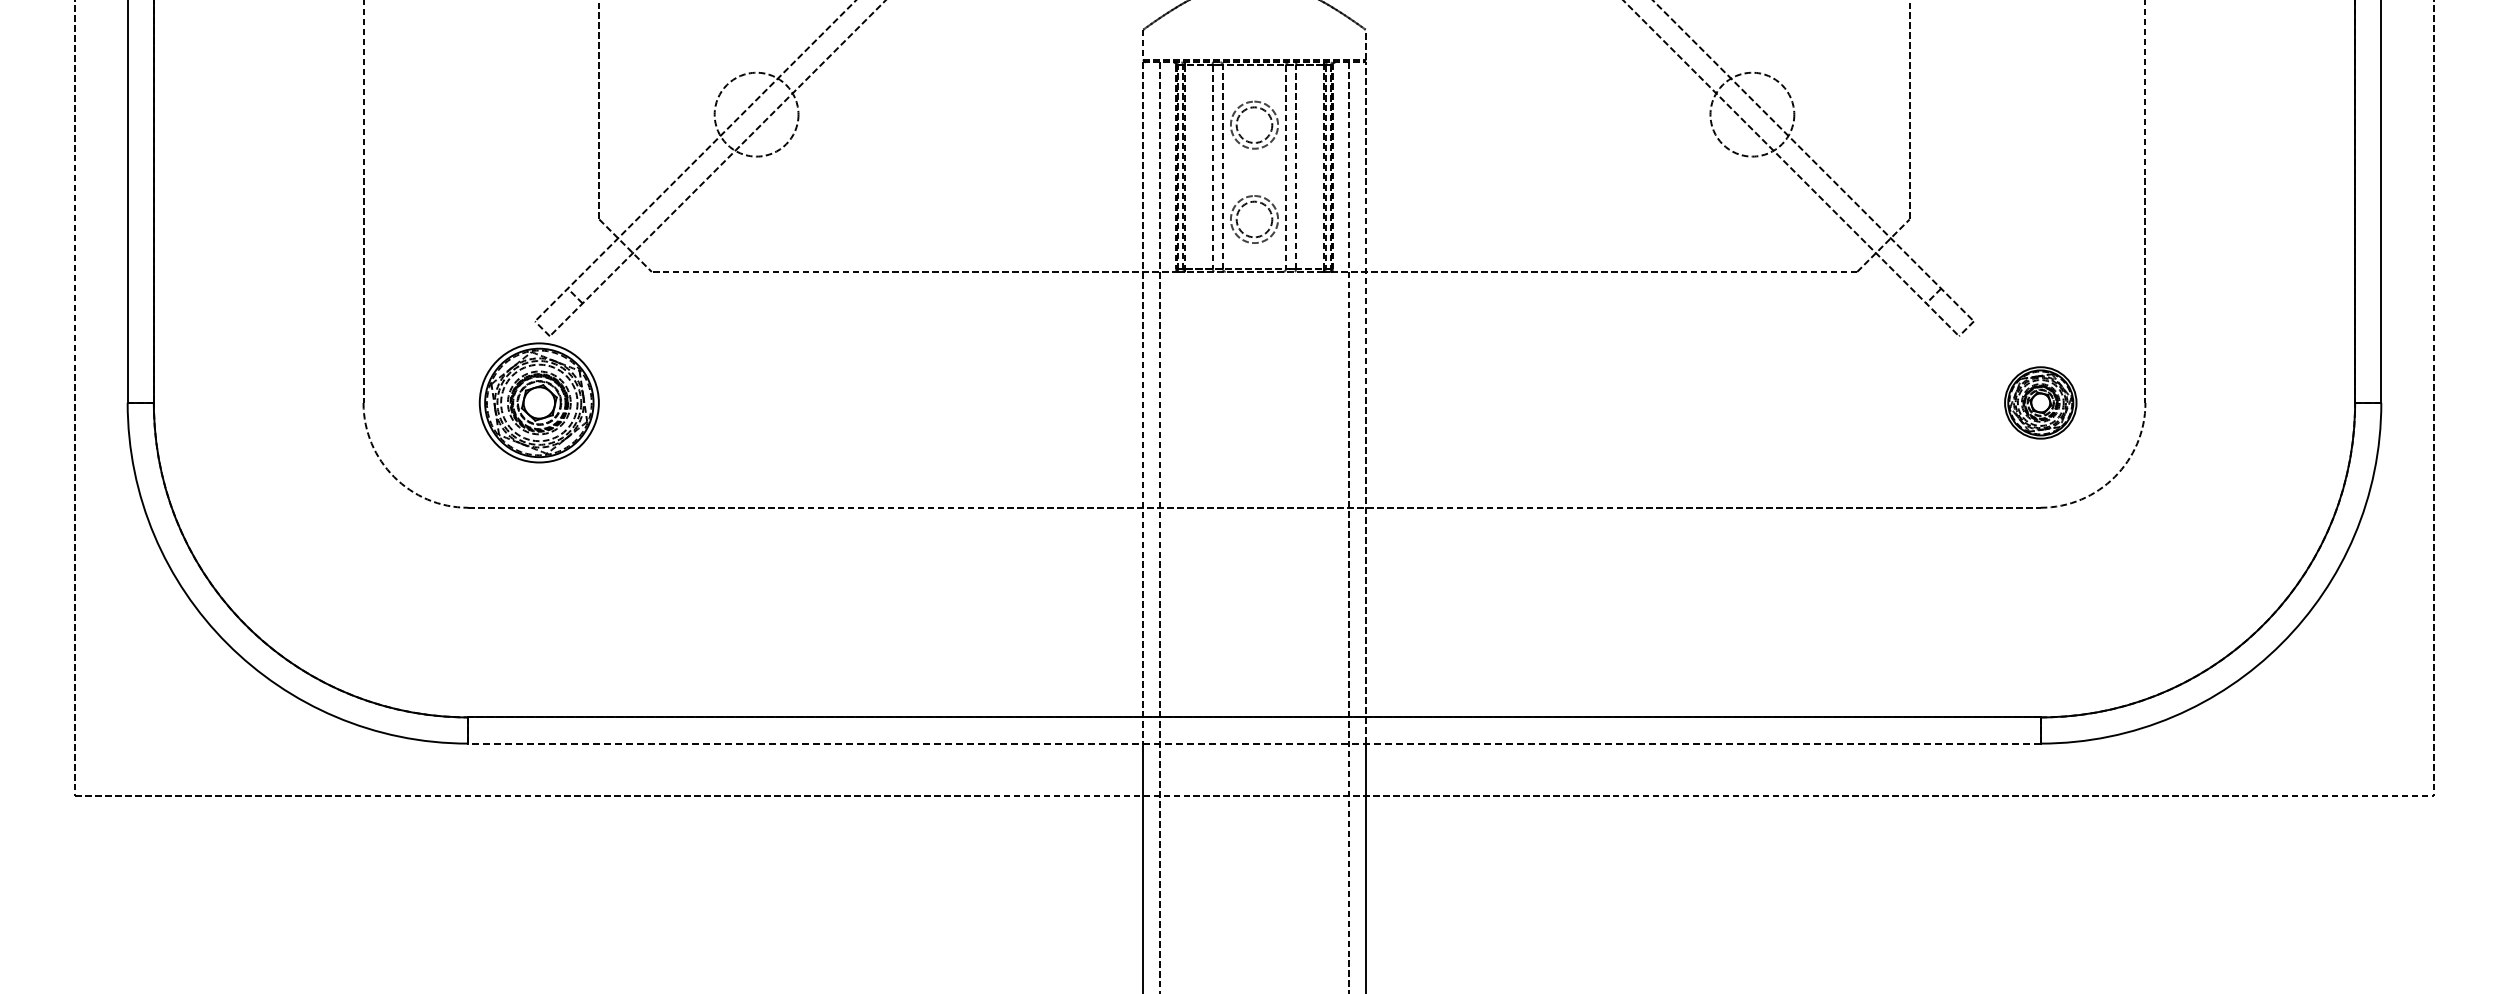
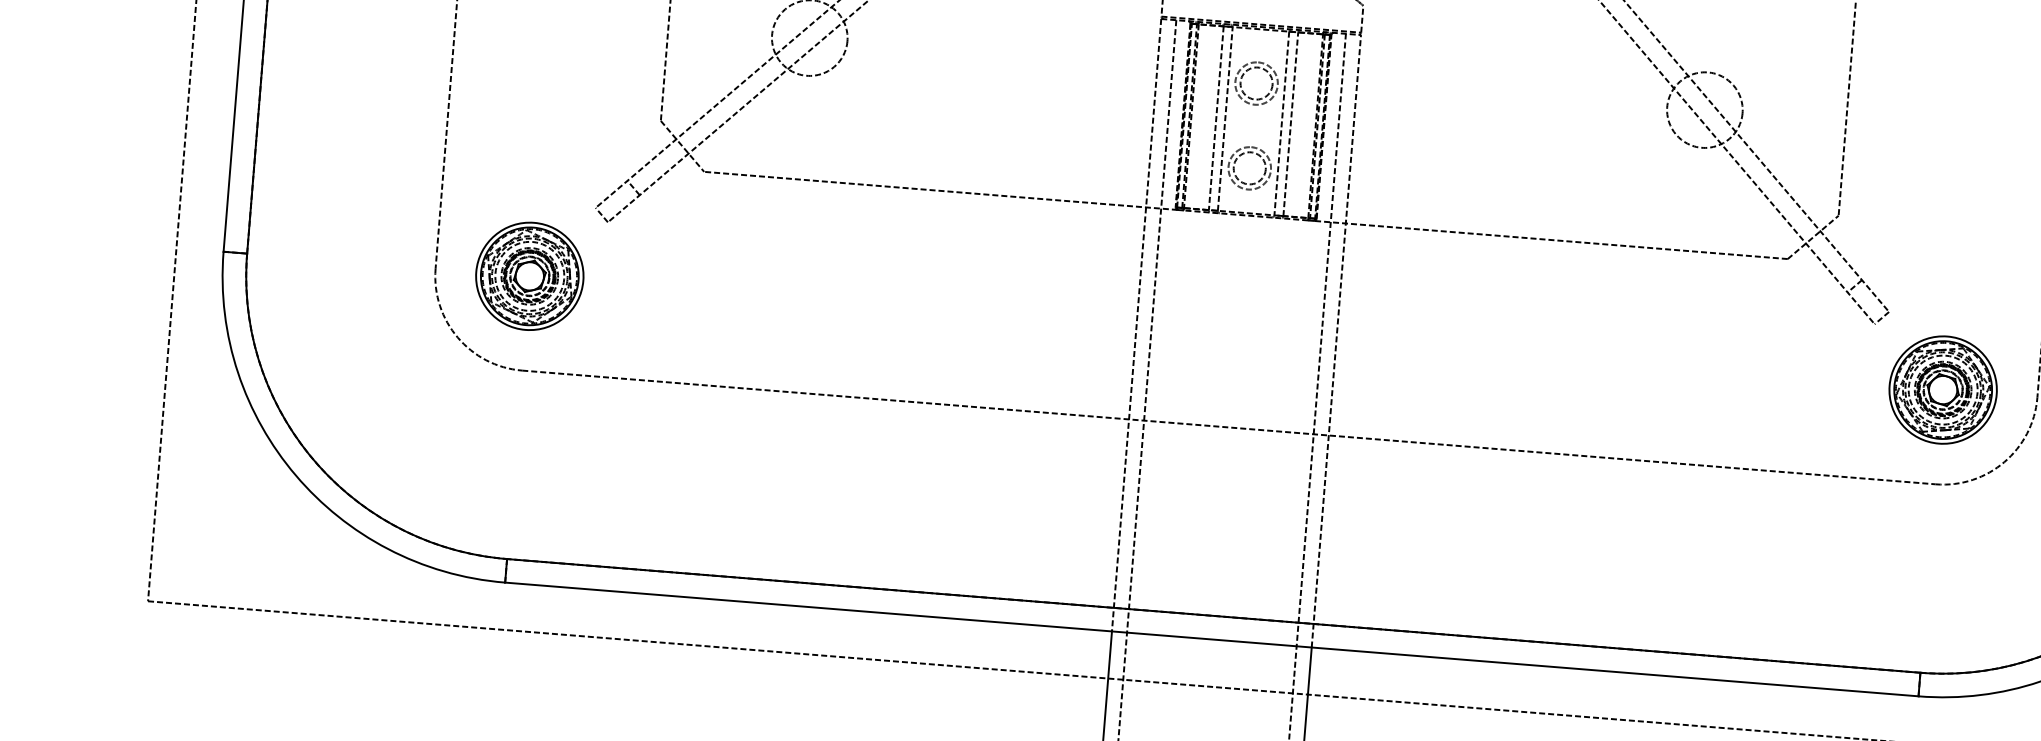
part: (538, 402) -> (529, 275), moved
part: (2040, 402) -> (1943, 389), size x1.67
line: (1254, 743) -> (1211, 639), dashed -> solid

